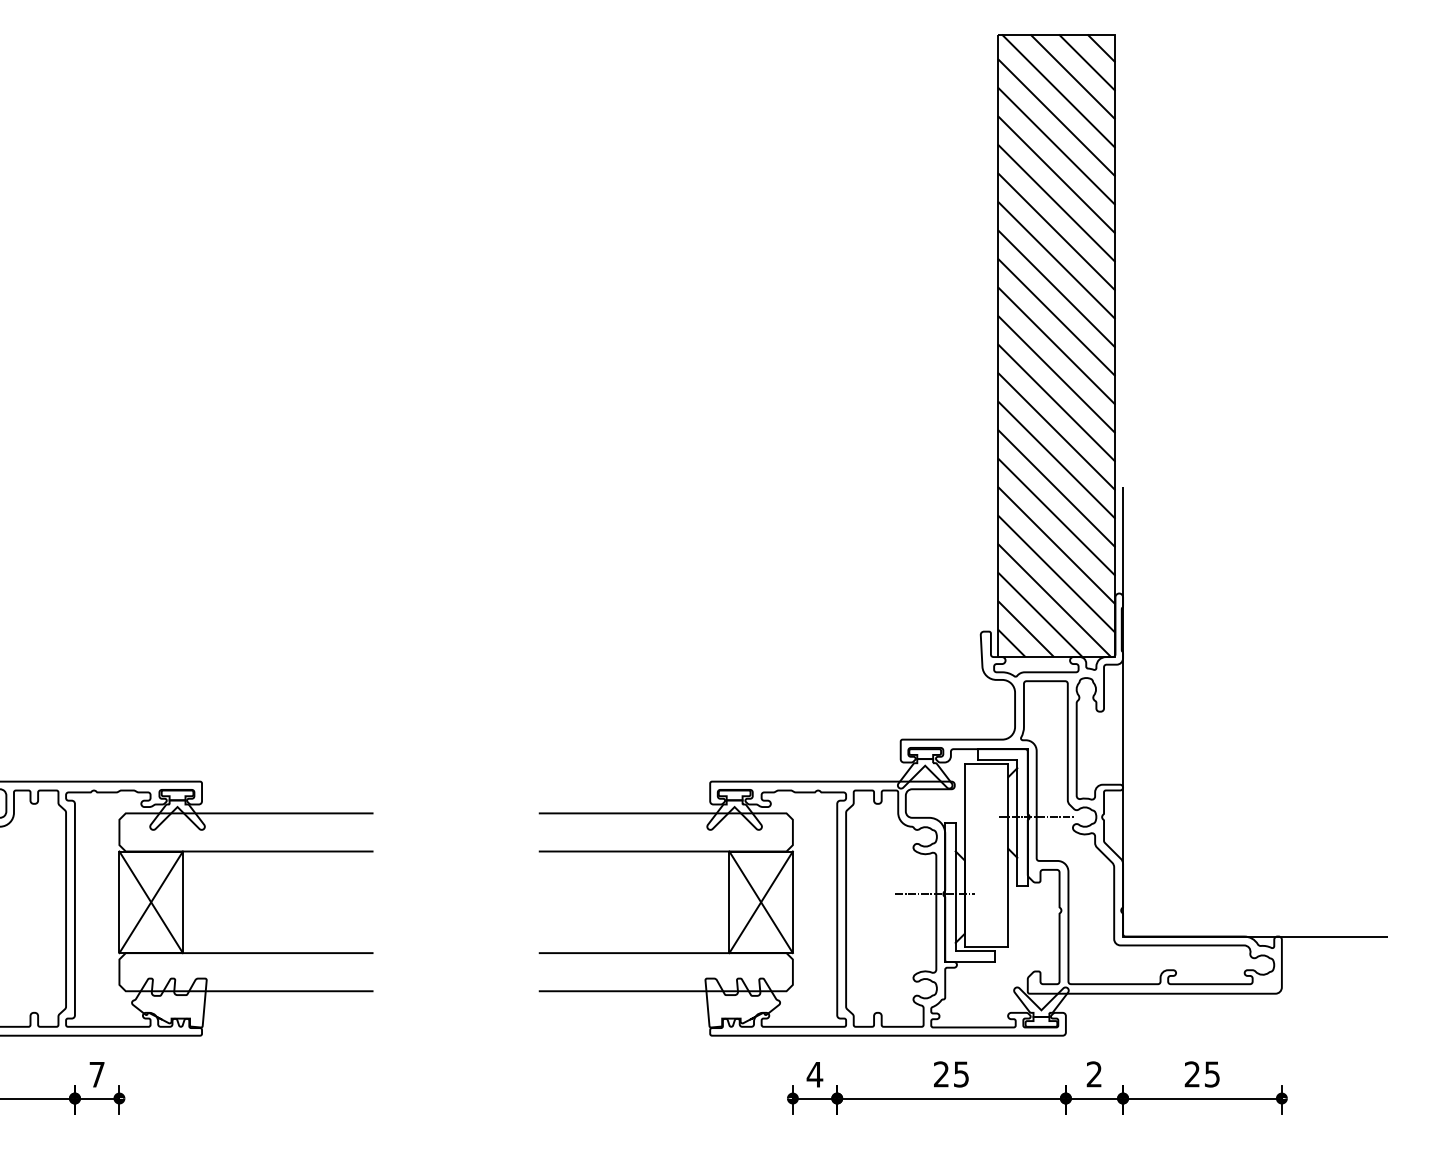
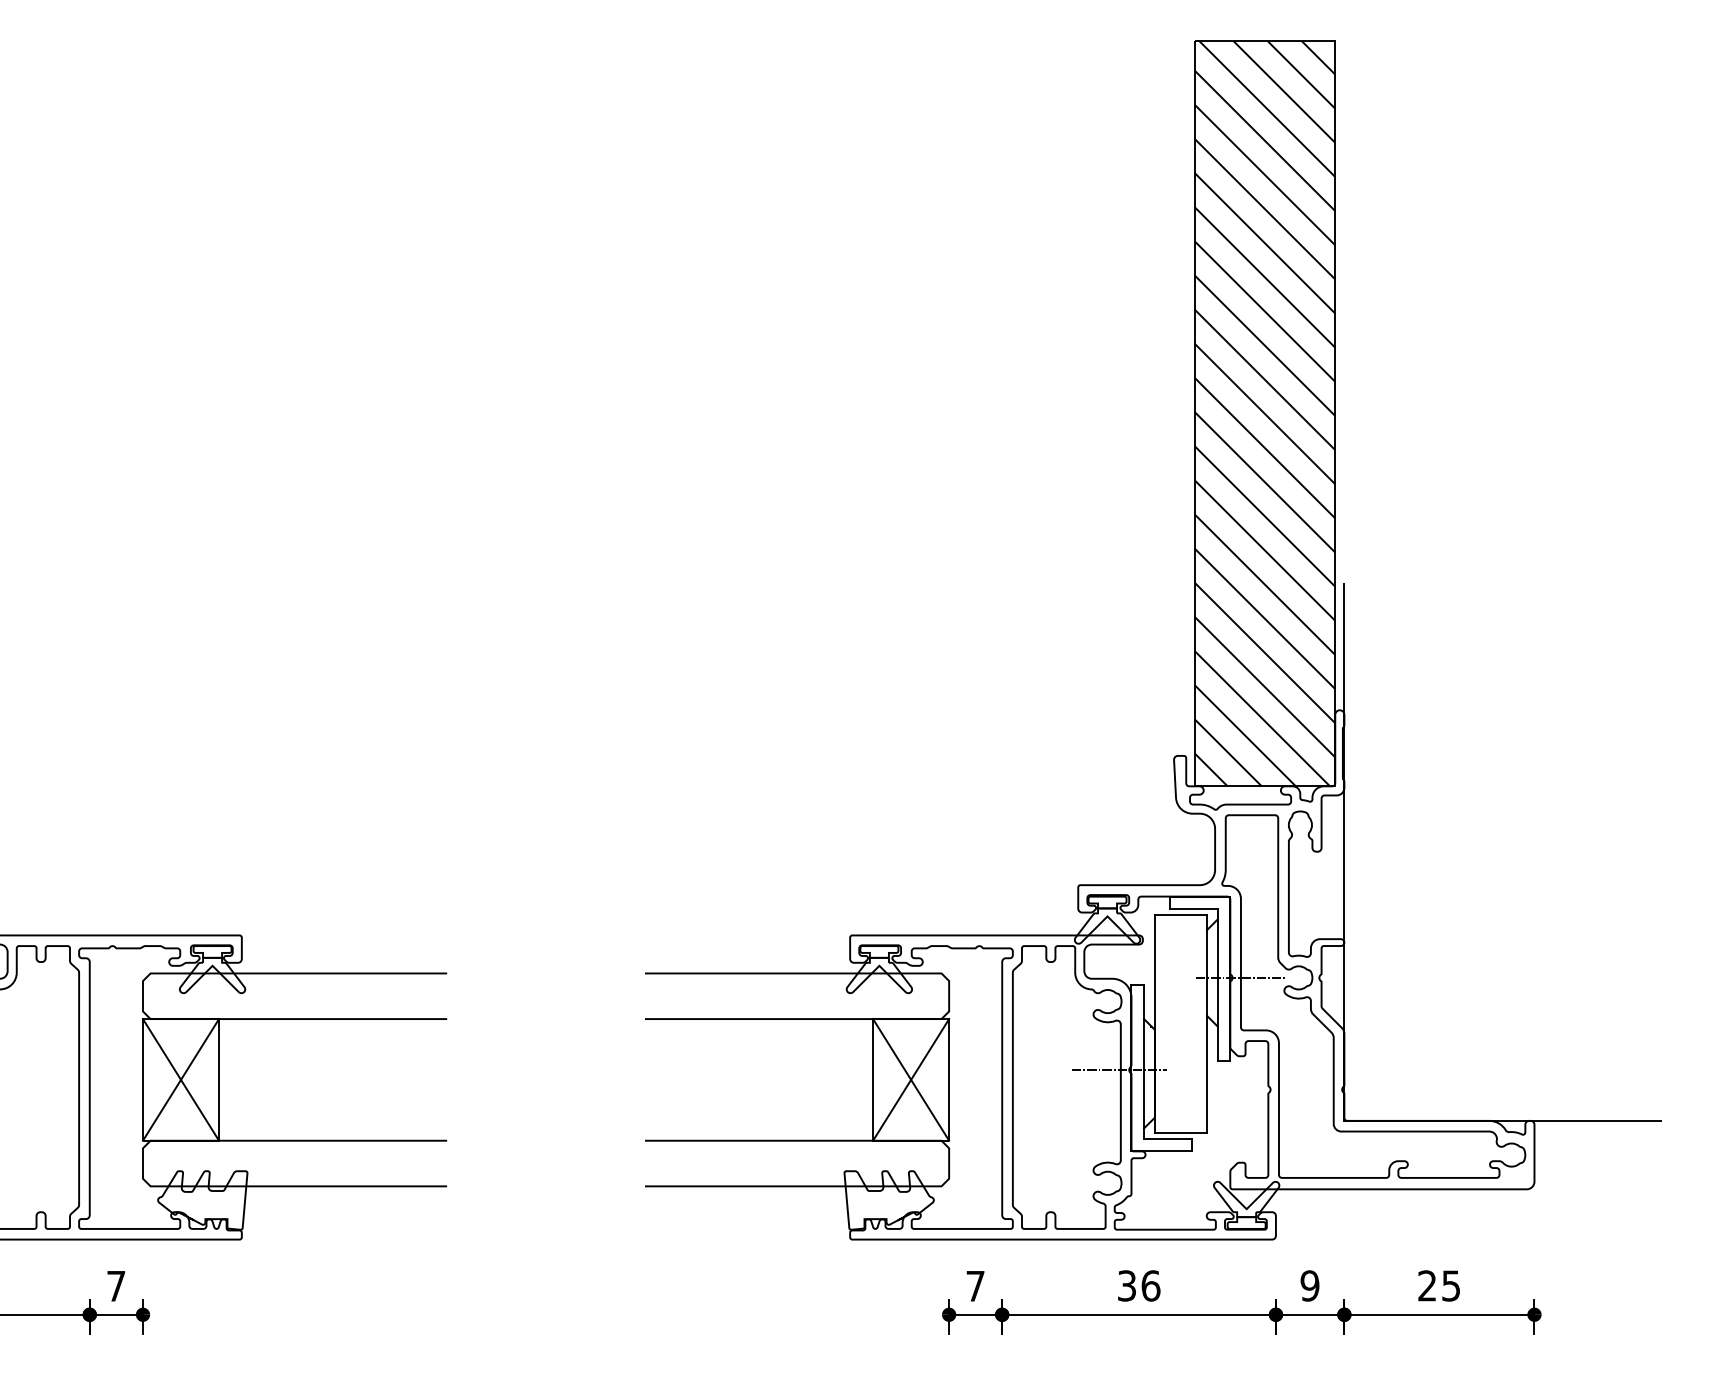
text: (814, 1074) -> (975, 1286), 4 -> 7
text: (951, 1074) -> (1139, 1285), 25 -> 36
text: (1093, 1074) -> (1309, 1285), 2 -> 9

